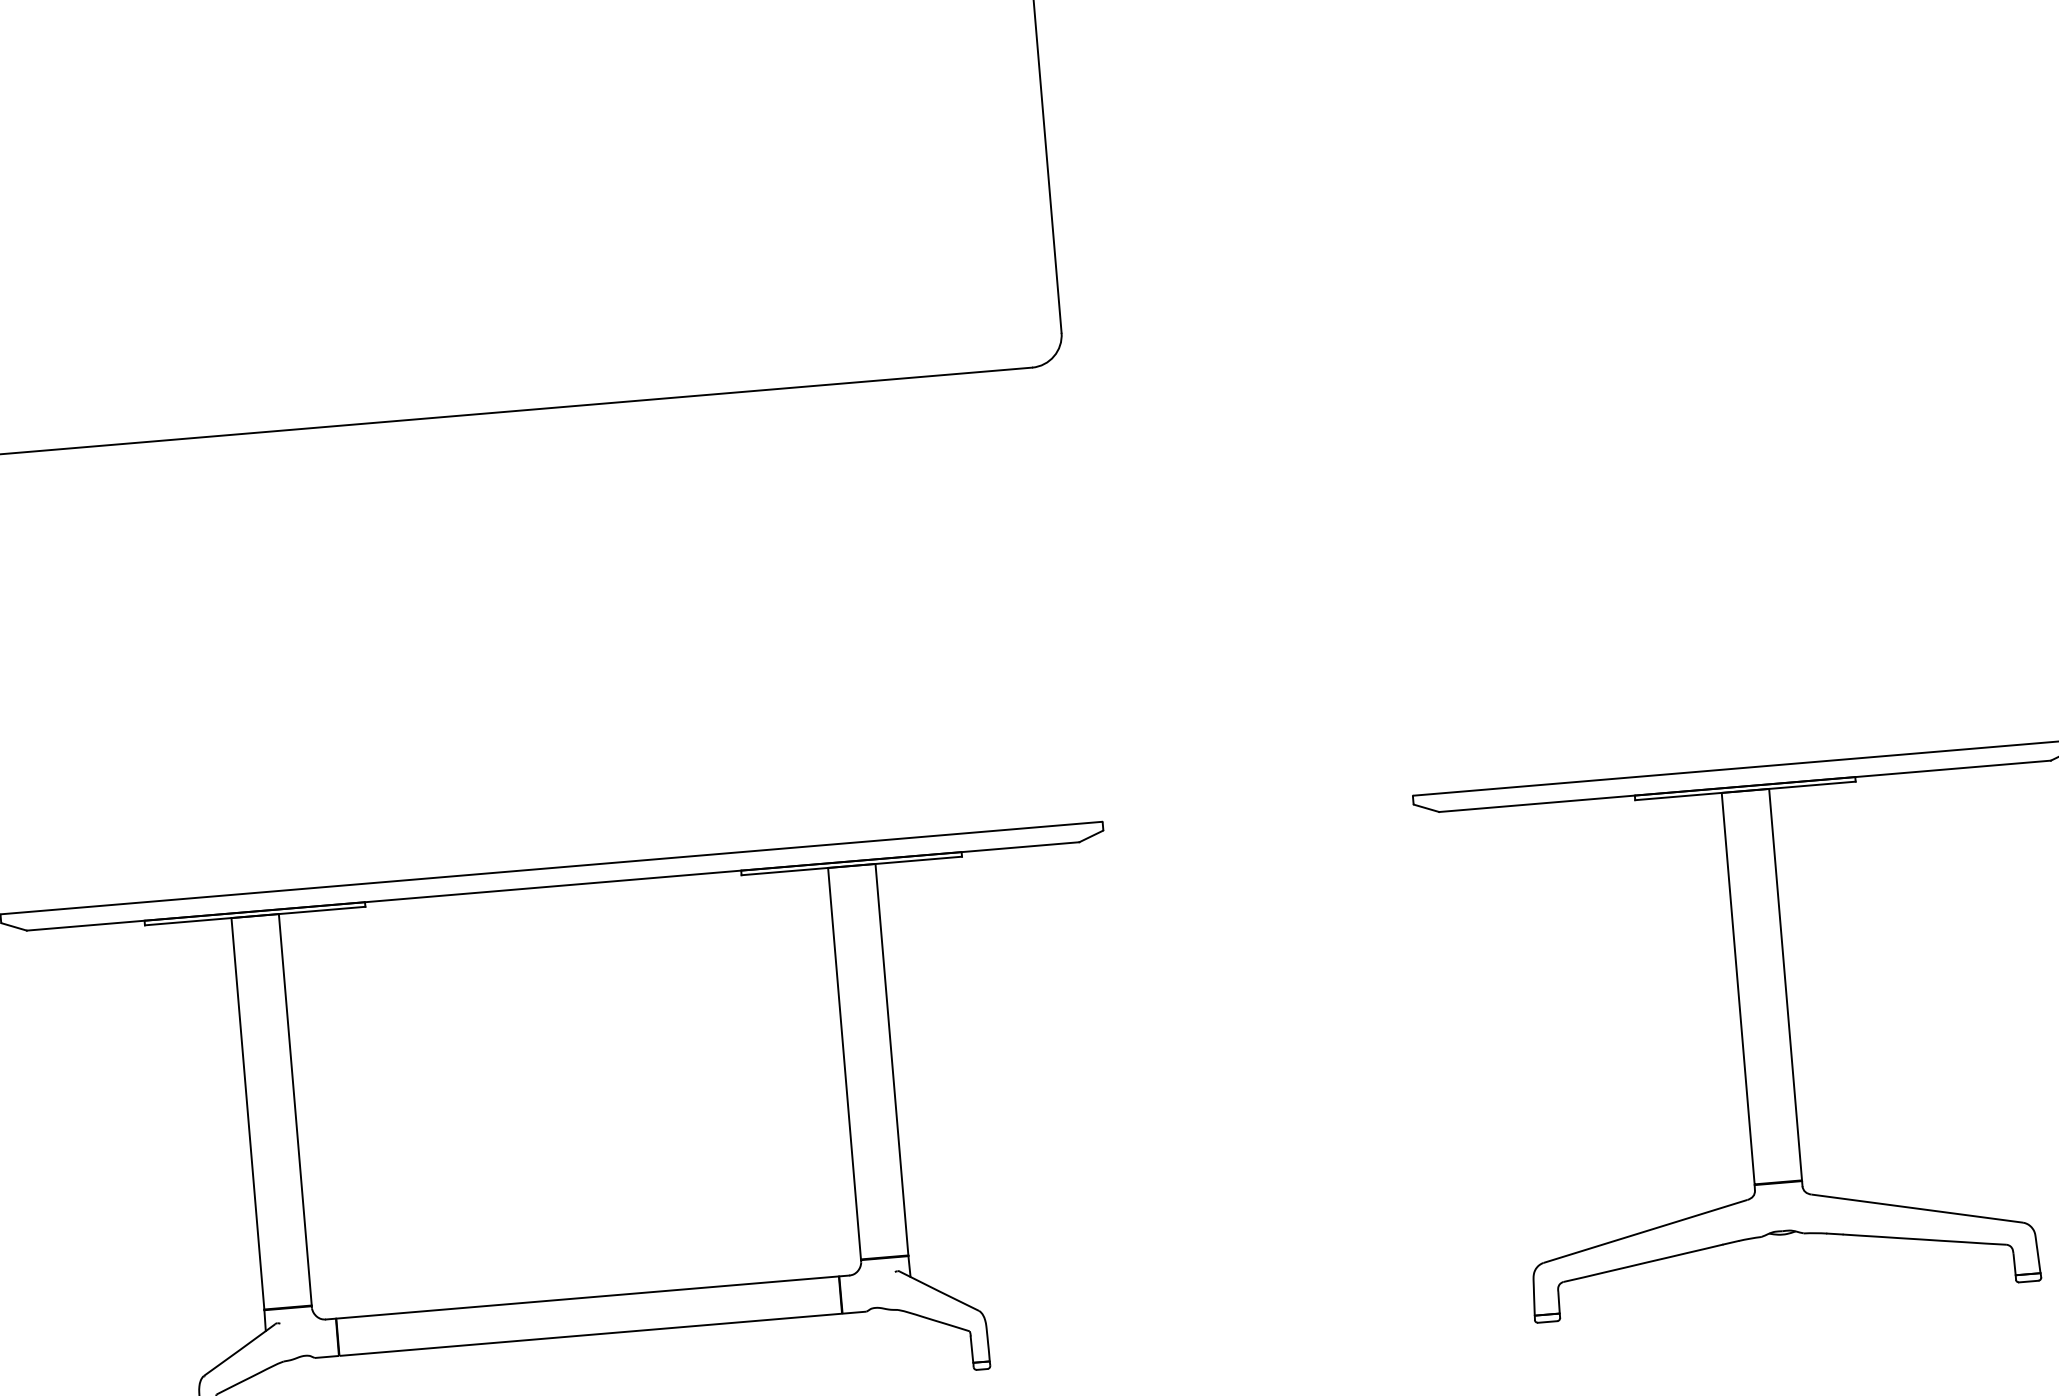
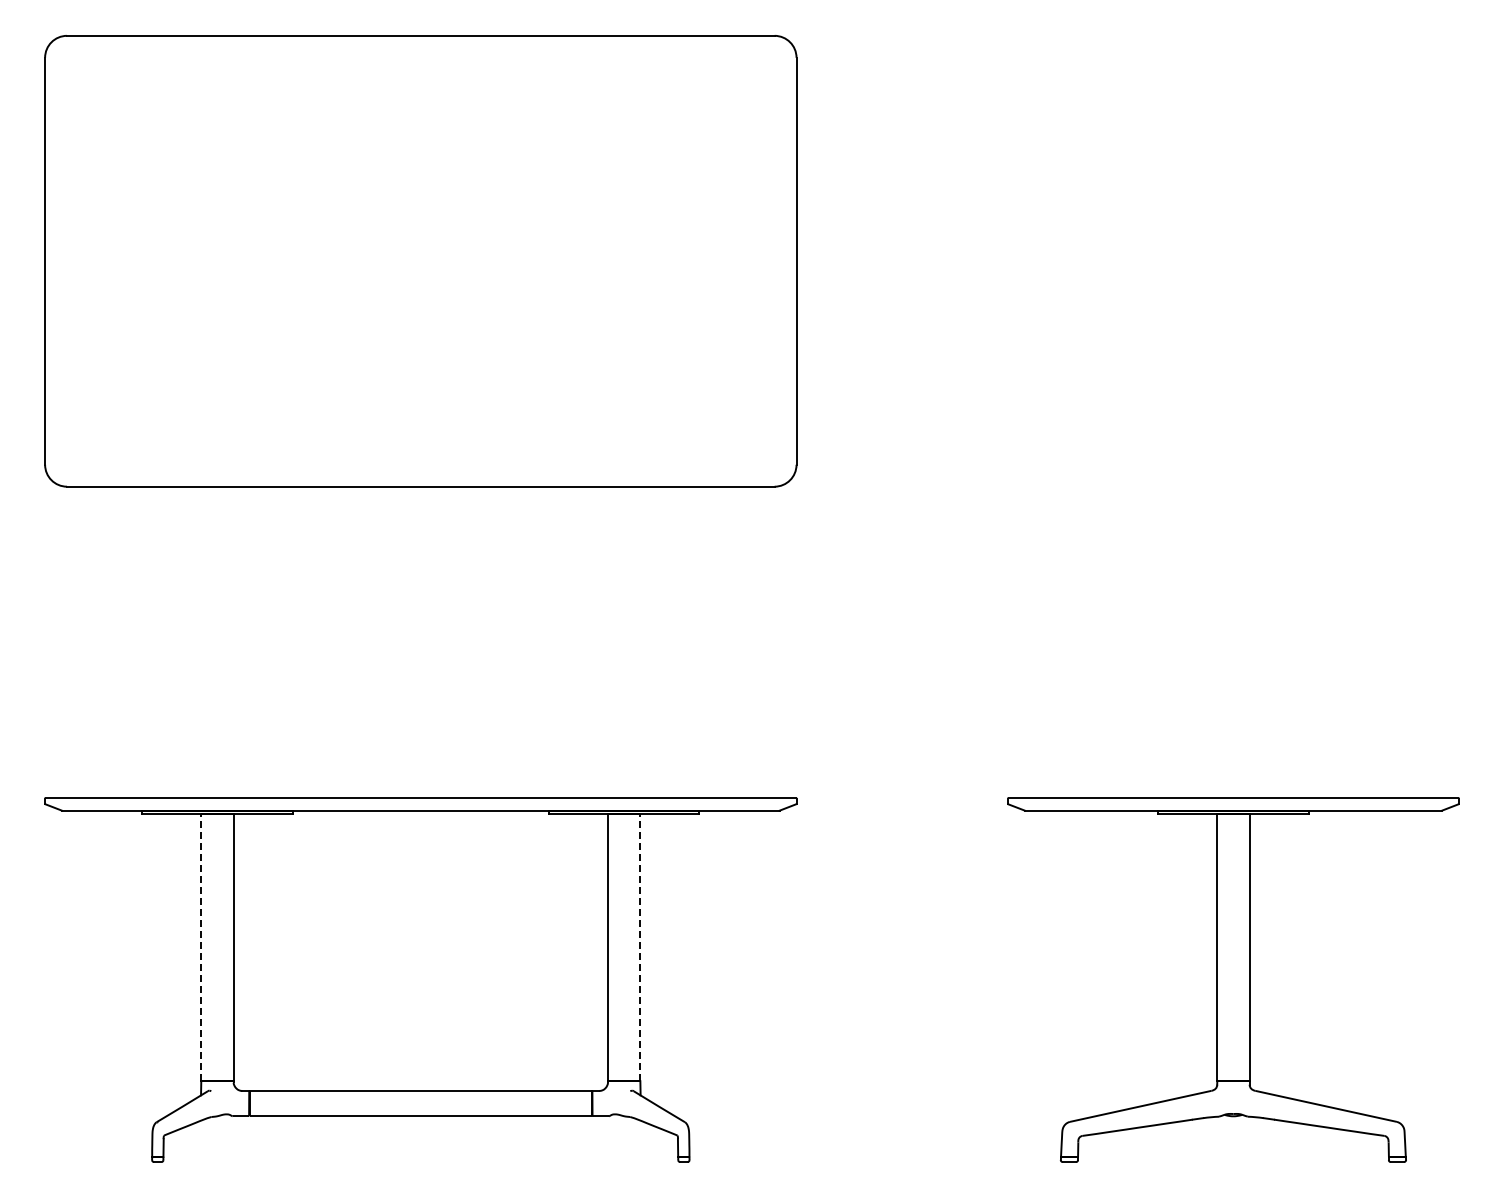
line: (892, 1058) -> (640, 946), solid -> dashed
line: (248, 1112) -> (201, 946), solid -> dashed

